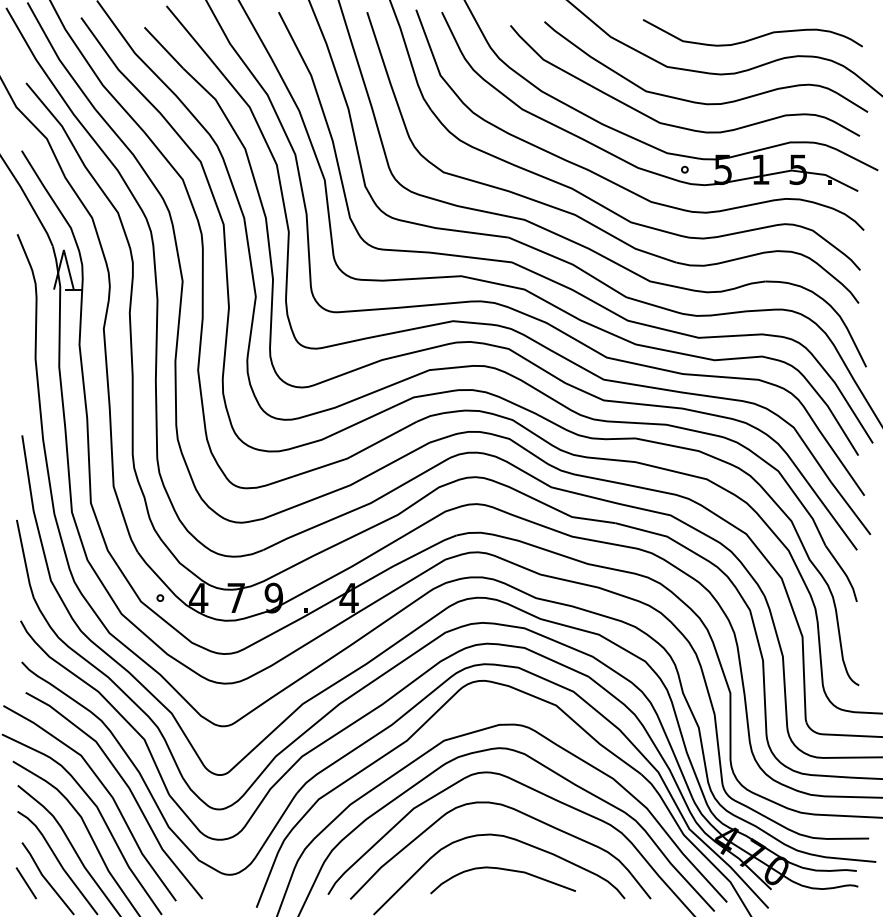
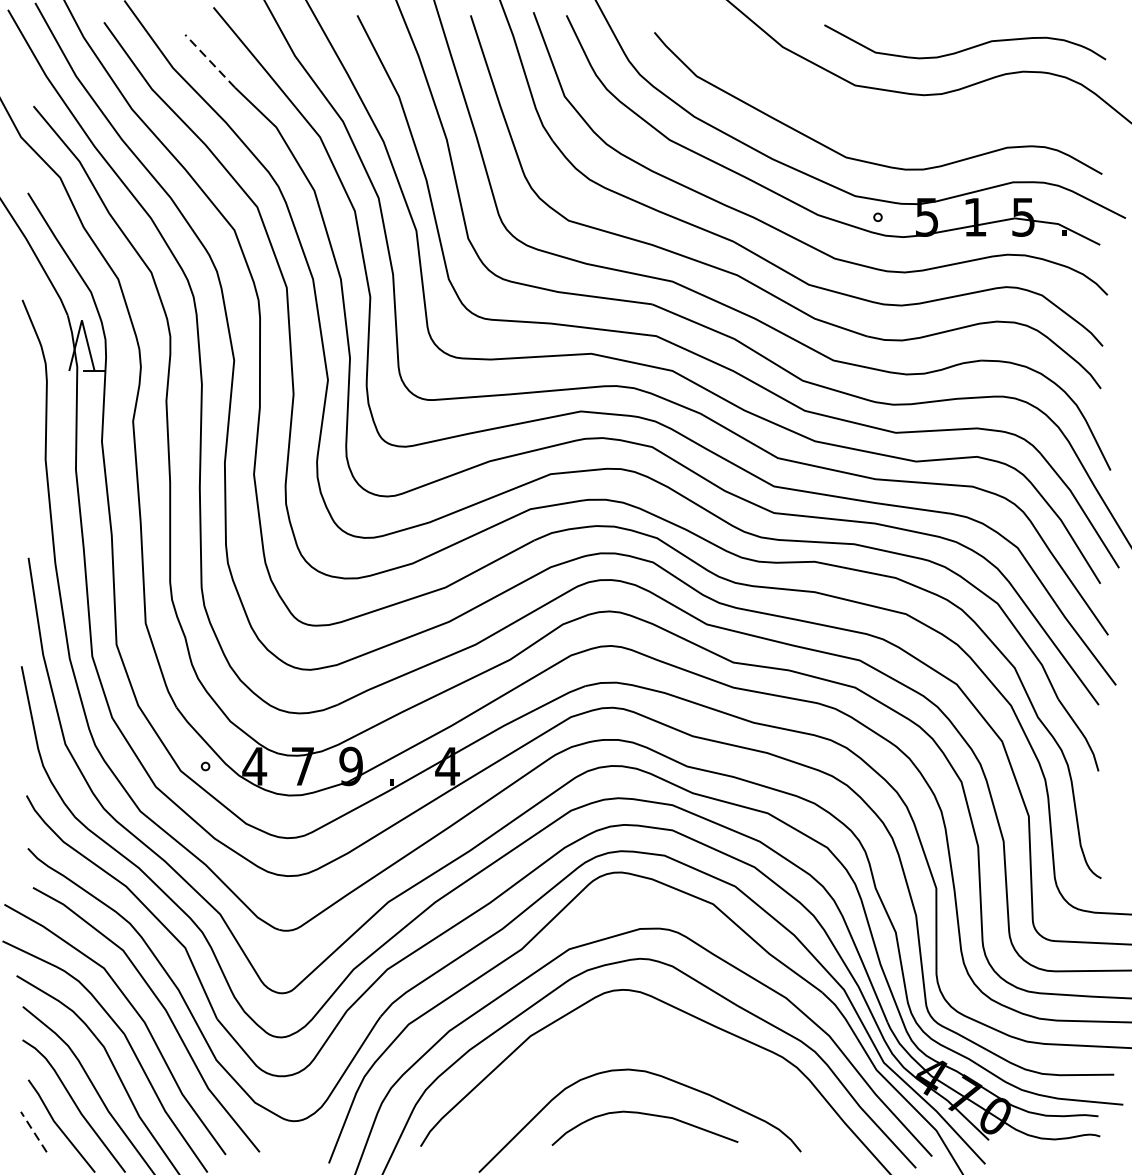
line: (163, 47) -> (209, 60), solid -> dashed
curve: (703, 102) -> (901, 131), removed
curve: (518, 812) -> (664, 1041), removed
line: (26, 883) -> (34, 1132), solid -> dashed

